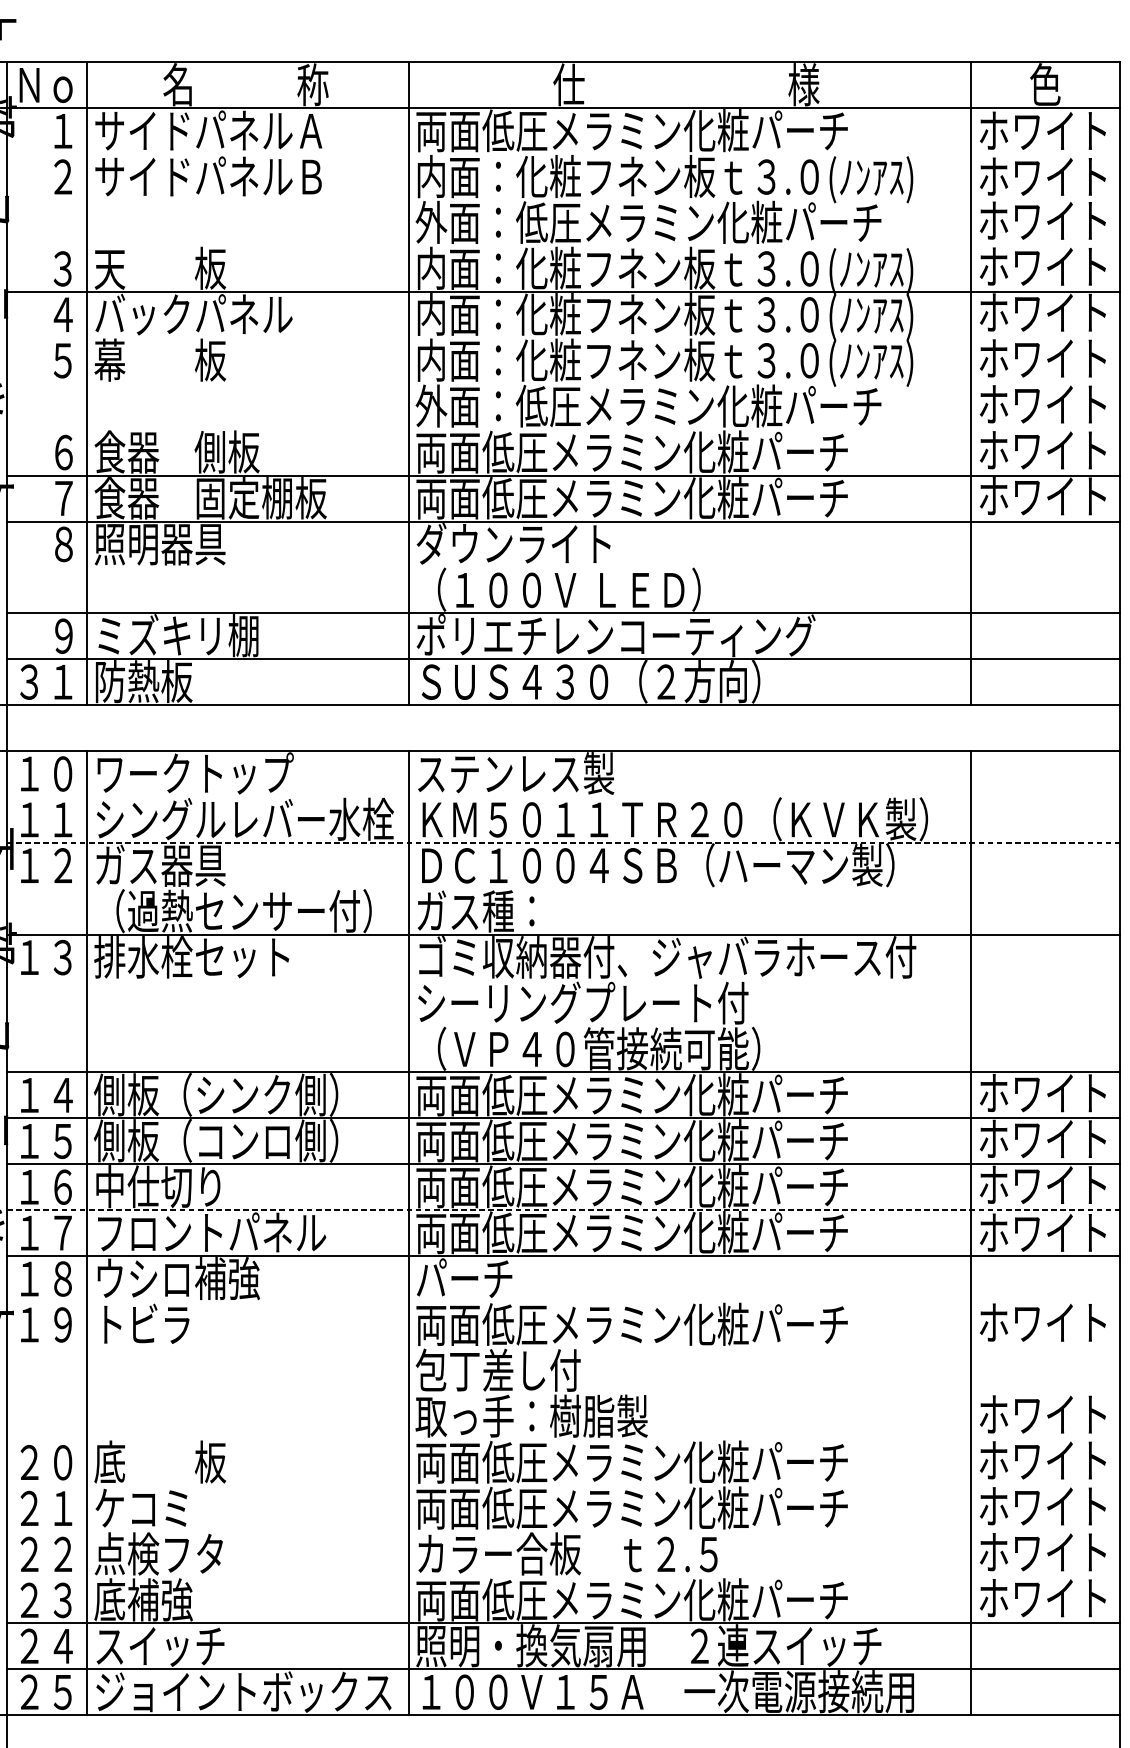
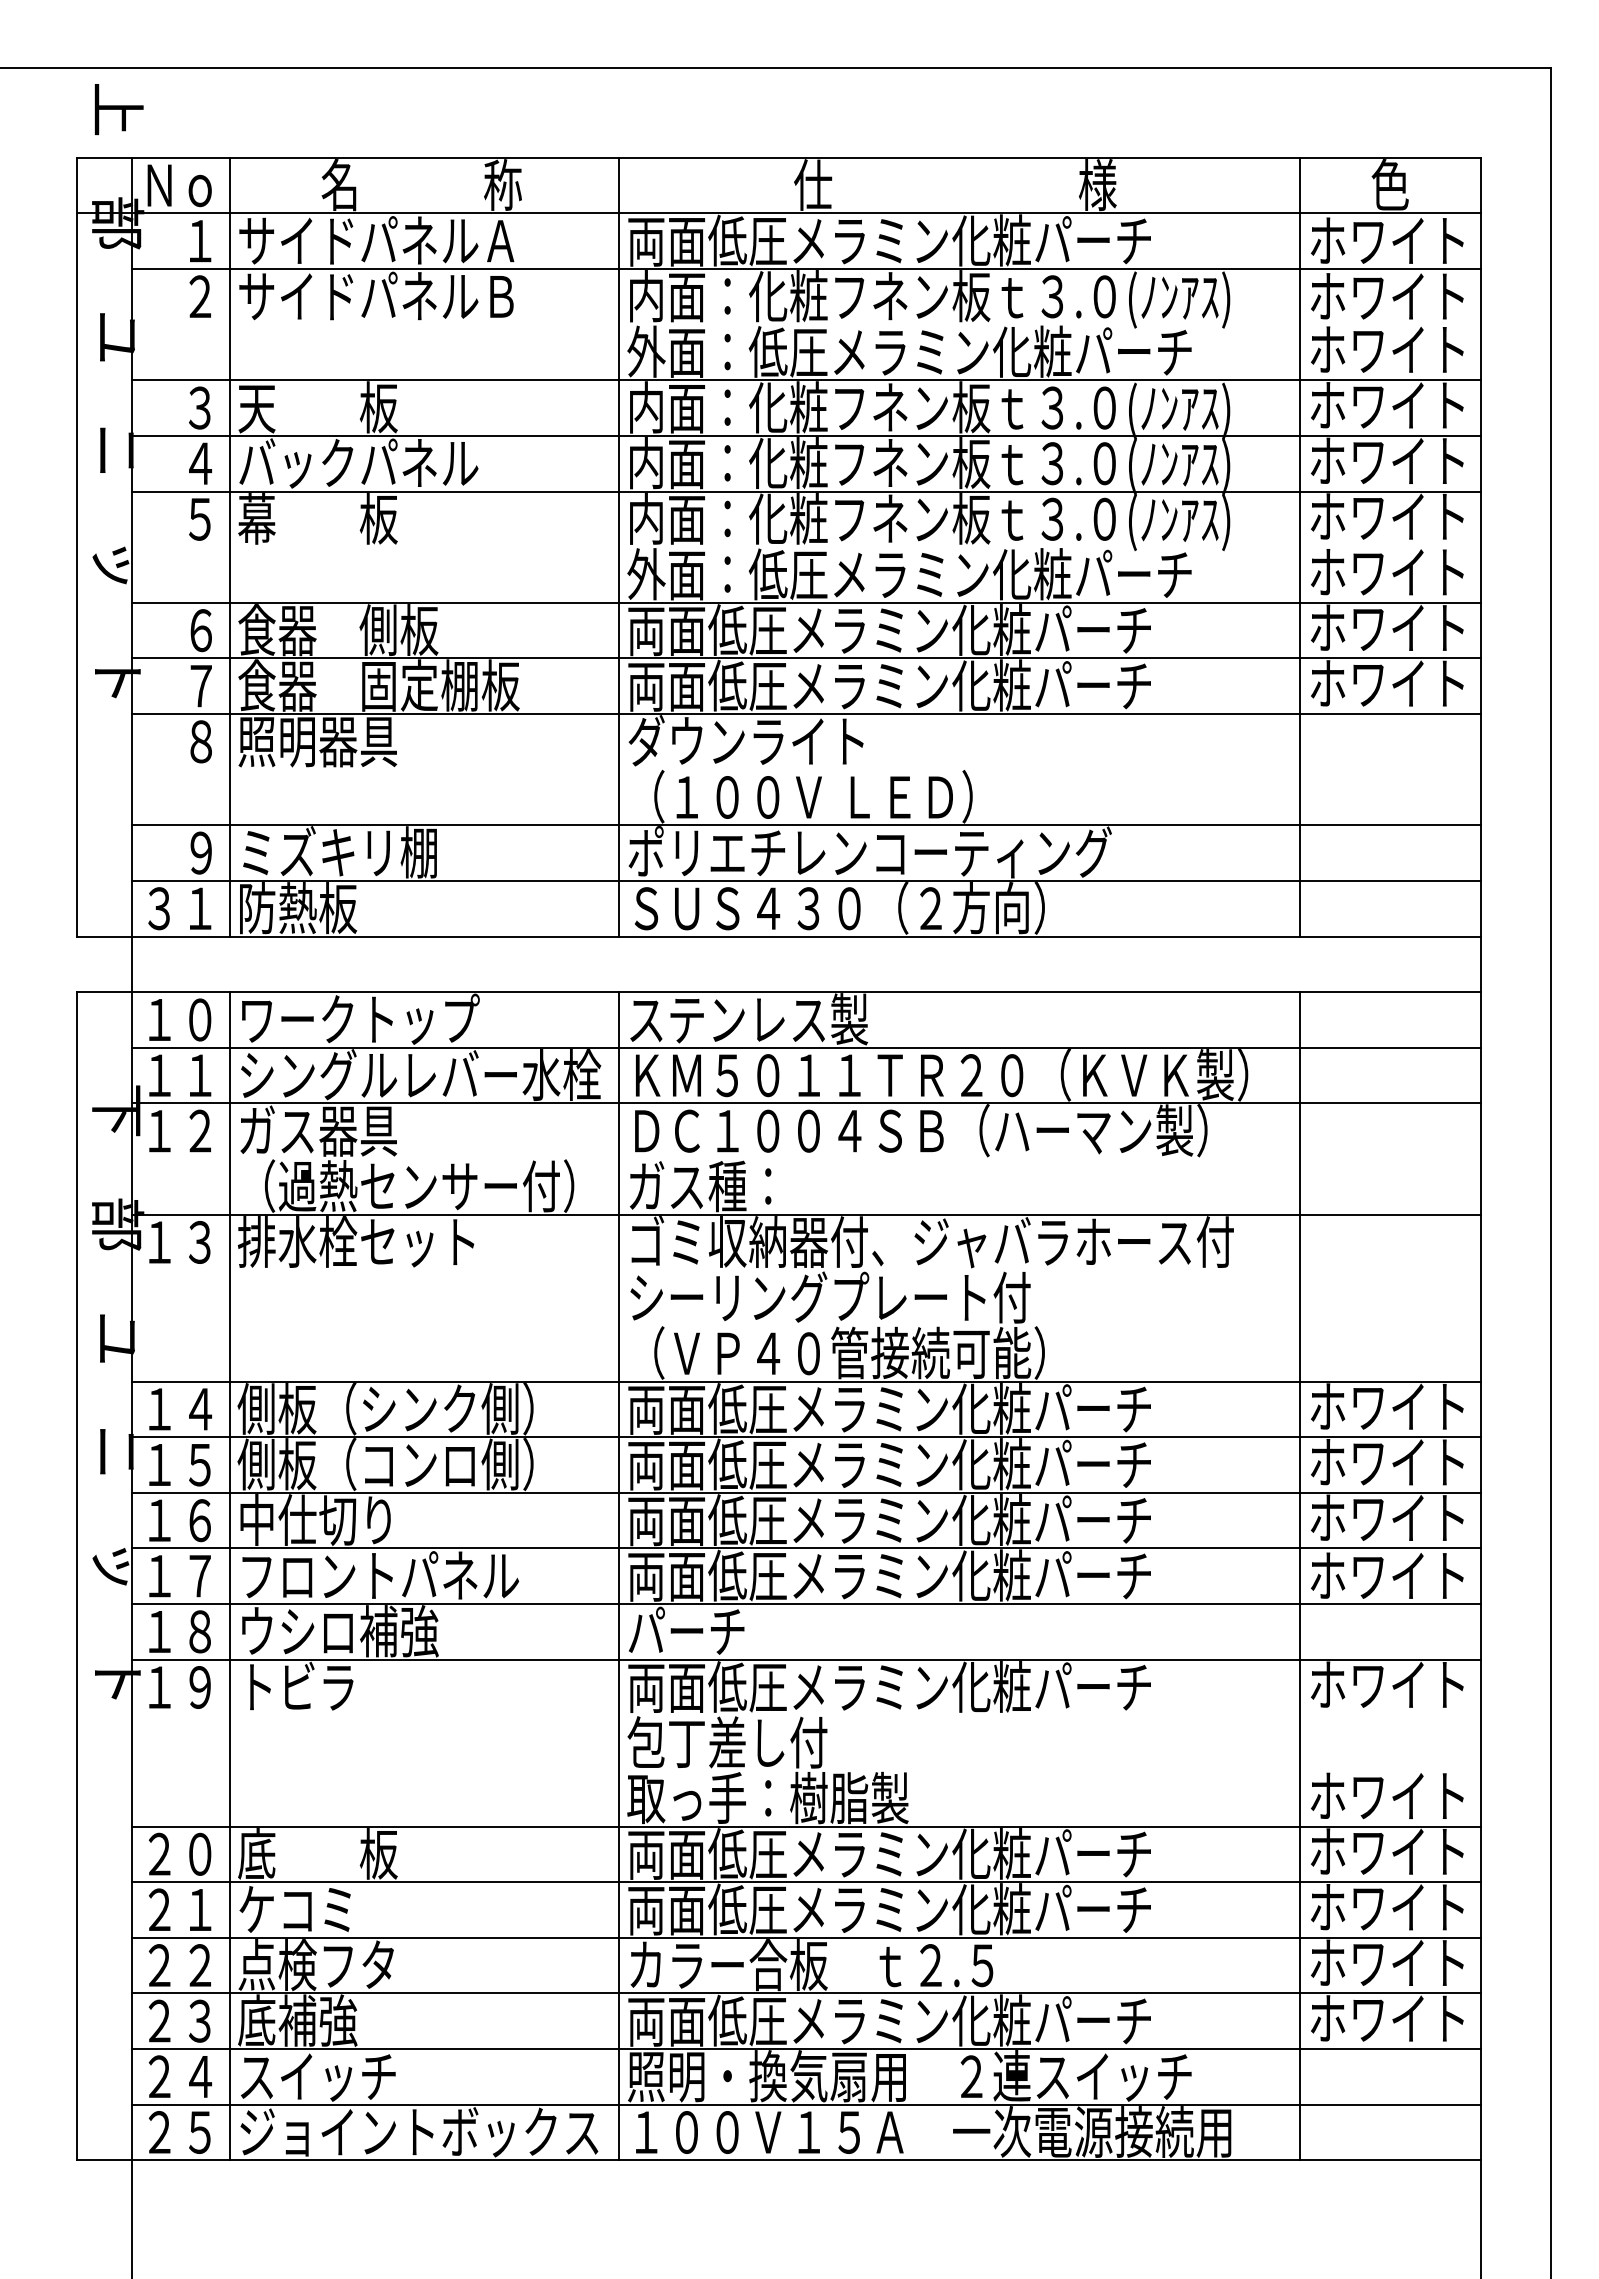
line: (563, 154) -> (806, 269), added
line: (563, 246) -> (806, 380), added
line: (563, 337) -> (806, 491), added
line: (563, 429) -> (806, 602), added
line: (563, 796) -> (806, 1047), added
line: (564, 842) -> (807, 1103), dashed -> solid
line: (564, 1210) -> (807, 1548), dashed -> solid
line: (563, 1301) -> (806, 1659), added
line: (563, 1439) -> (806, 1826), added
line: (563, 1485) -> (806, 1882), added
line: (563, 1531) -> (806, 1937), added
line: (563, 1577) -> (806, 1993), added

